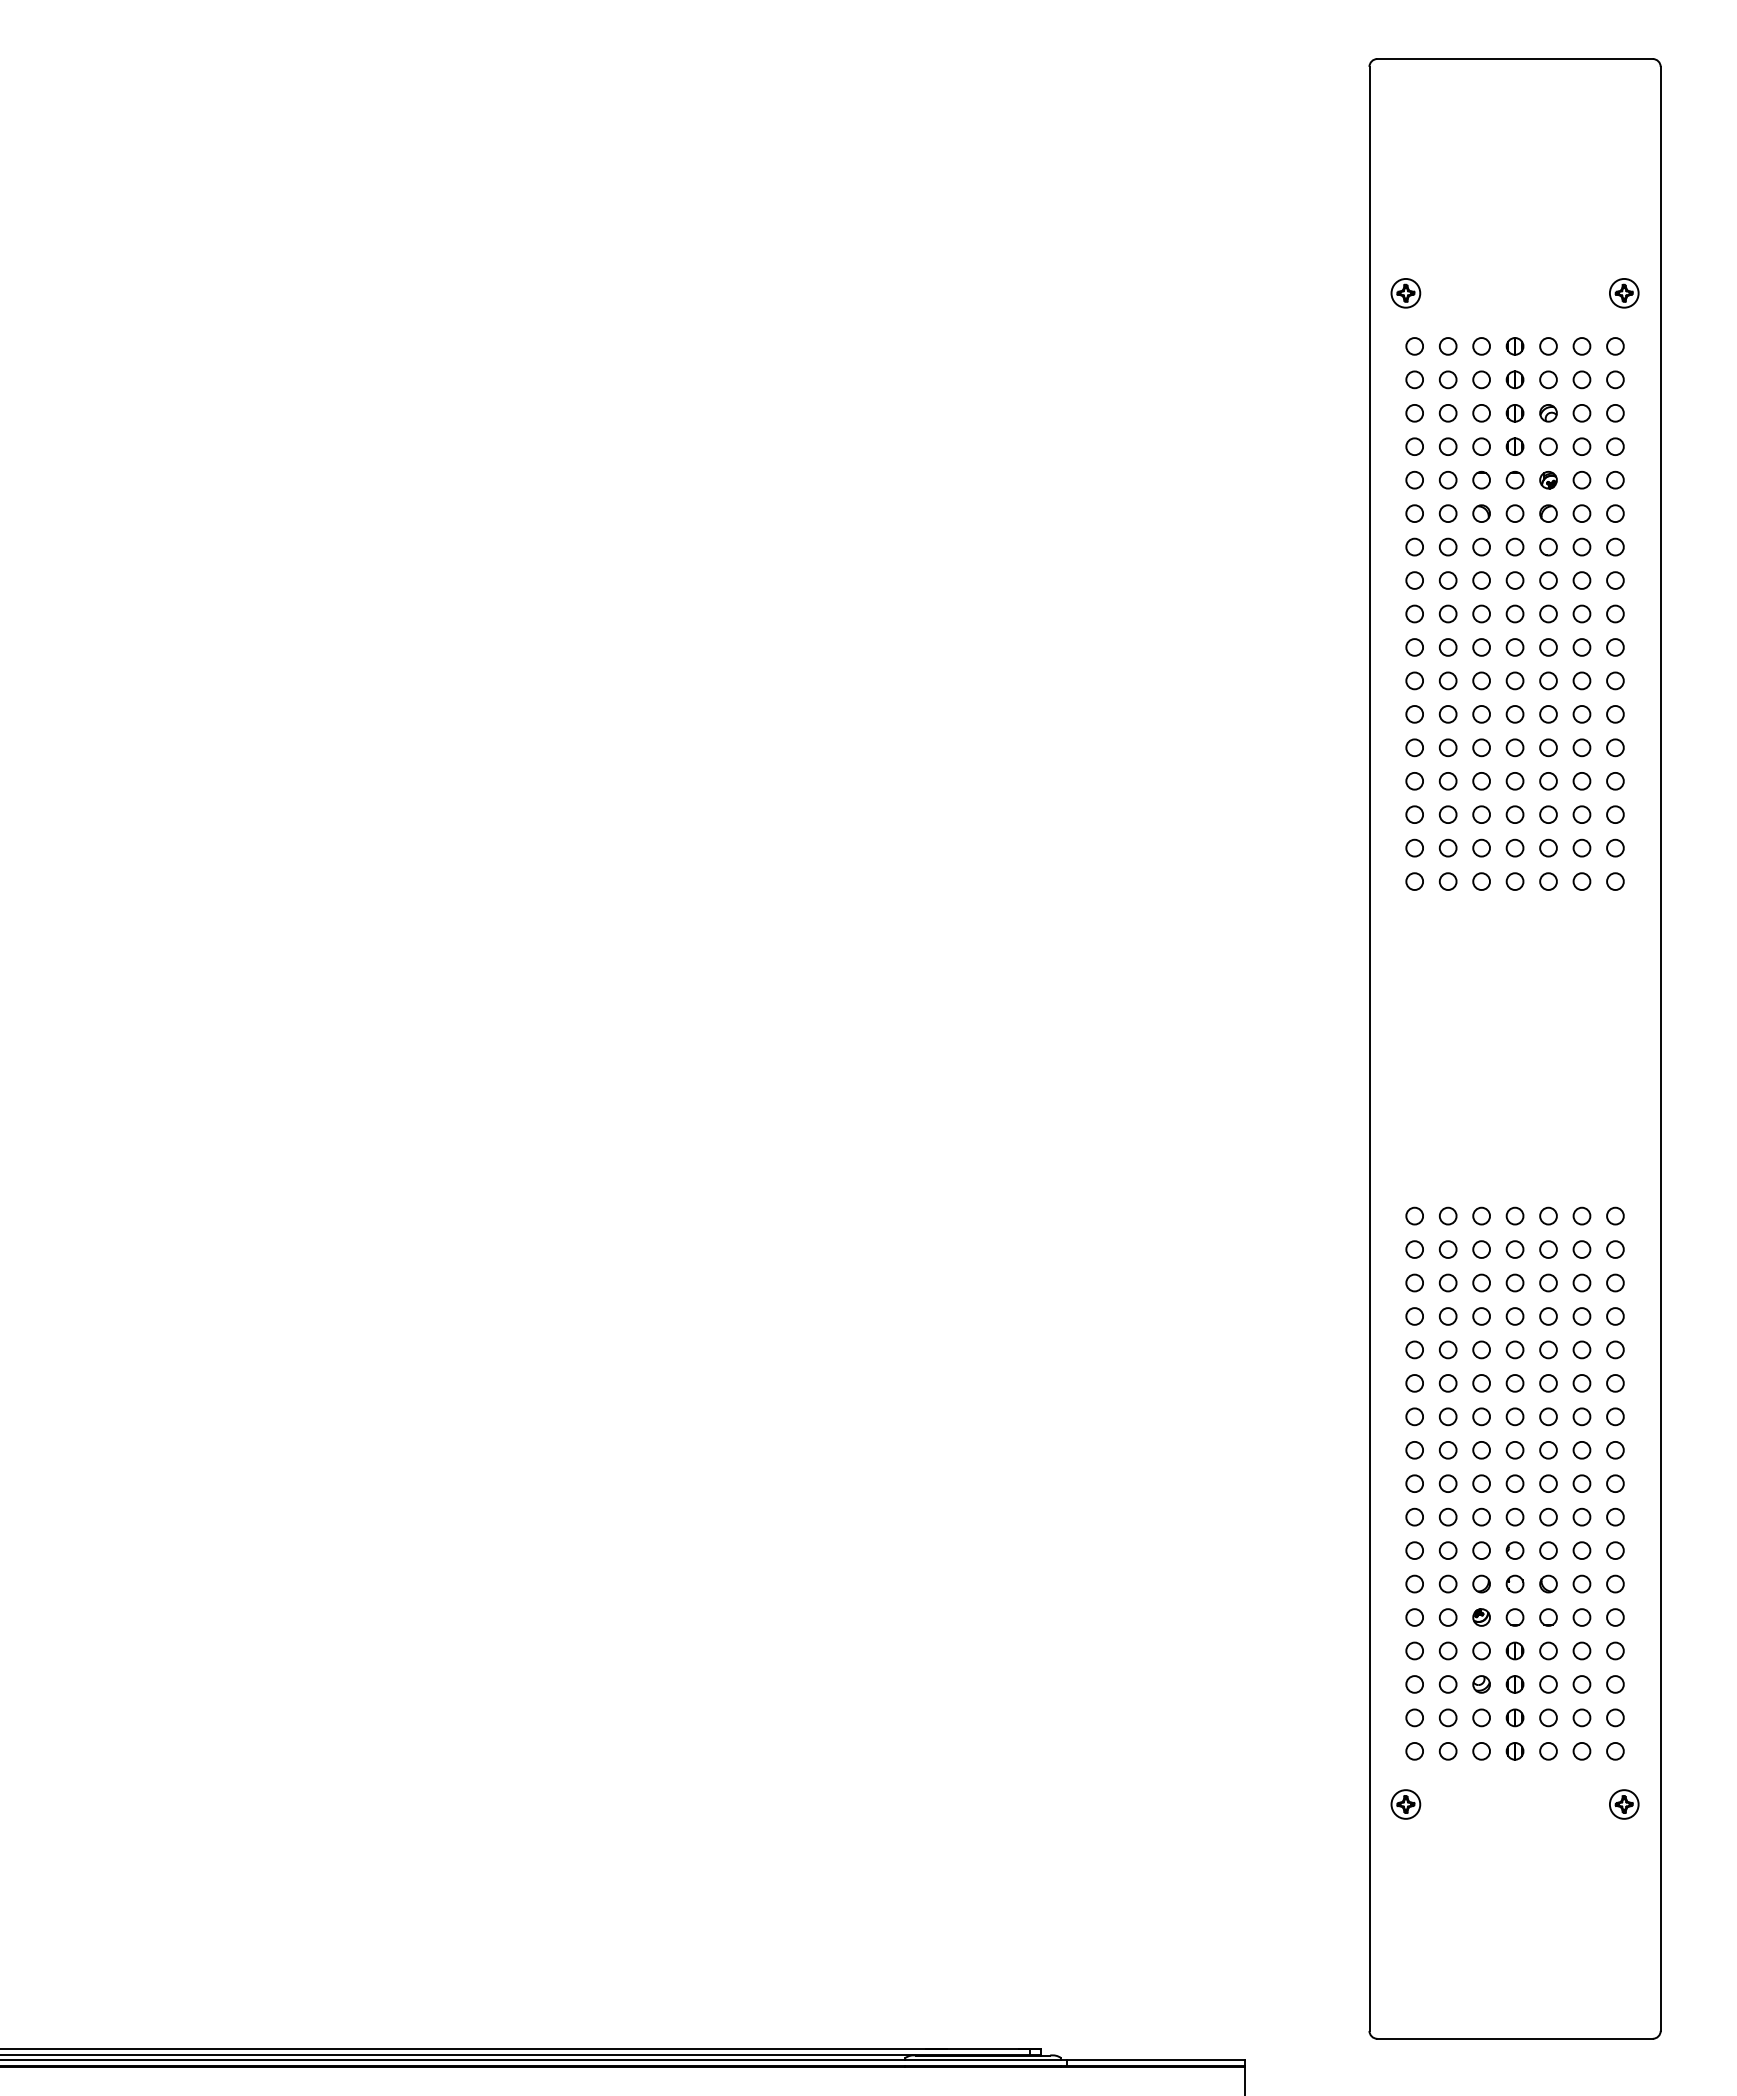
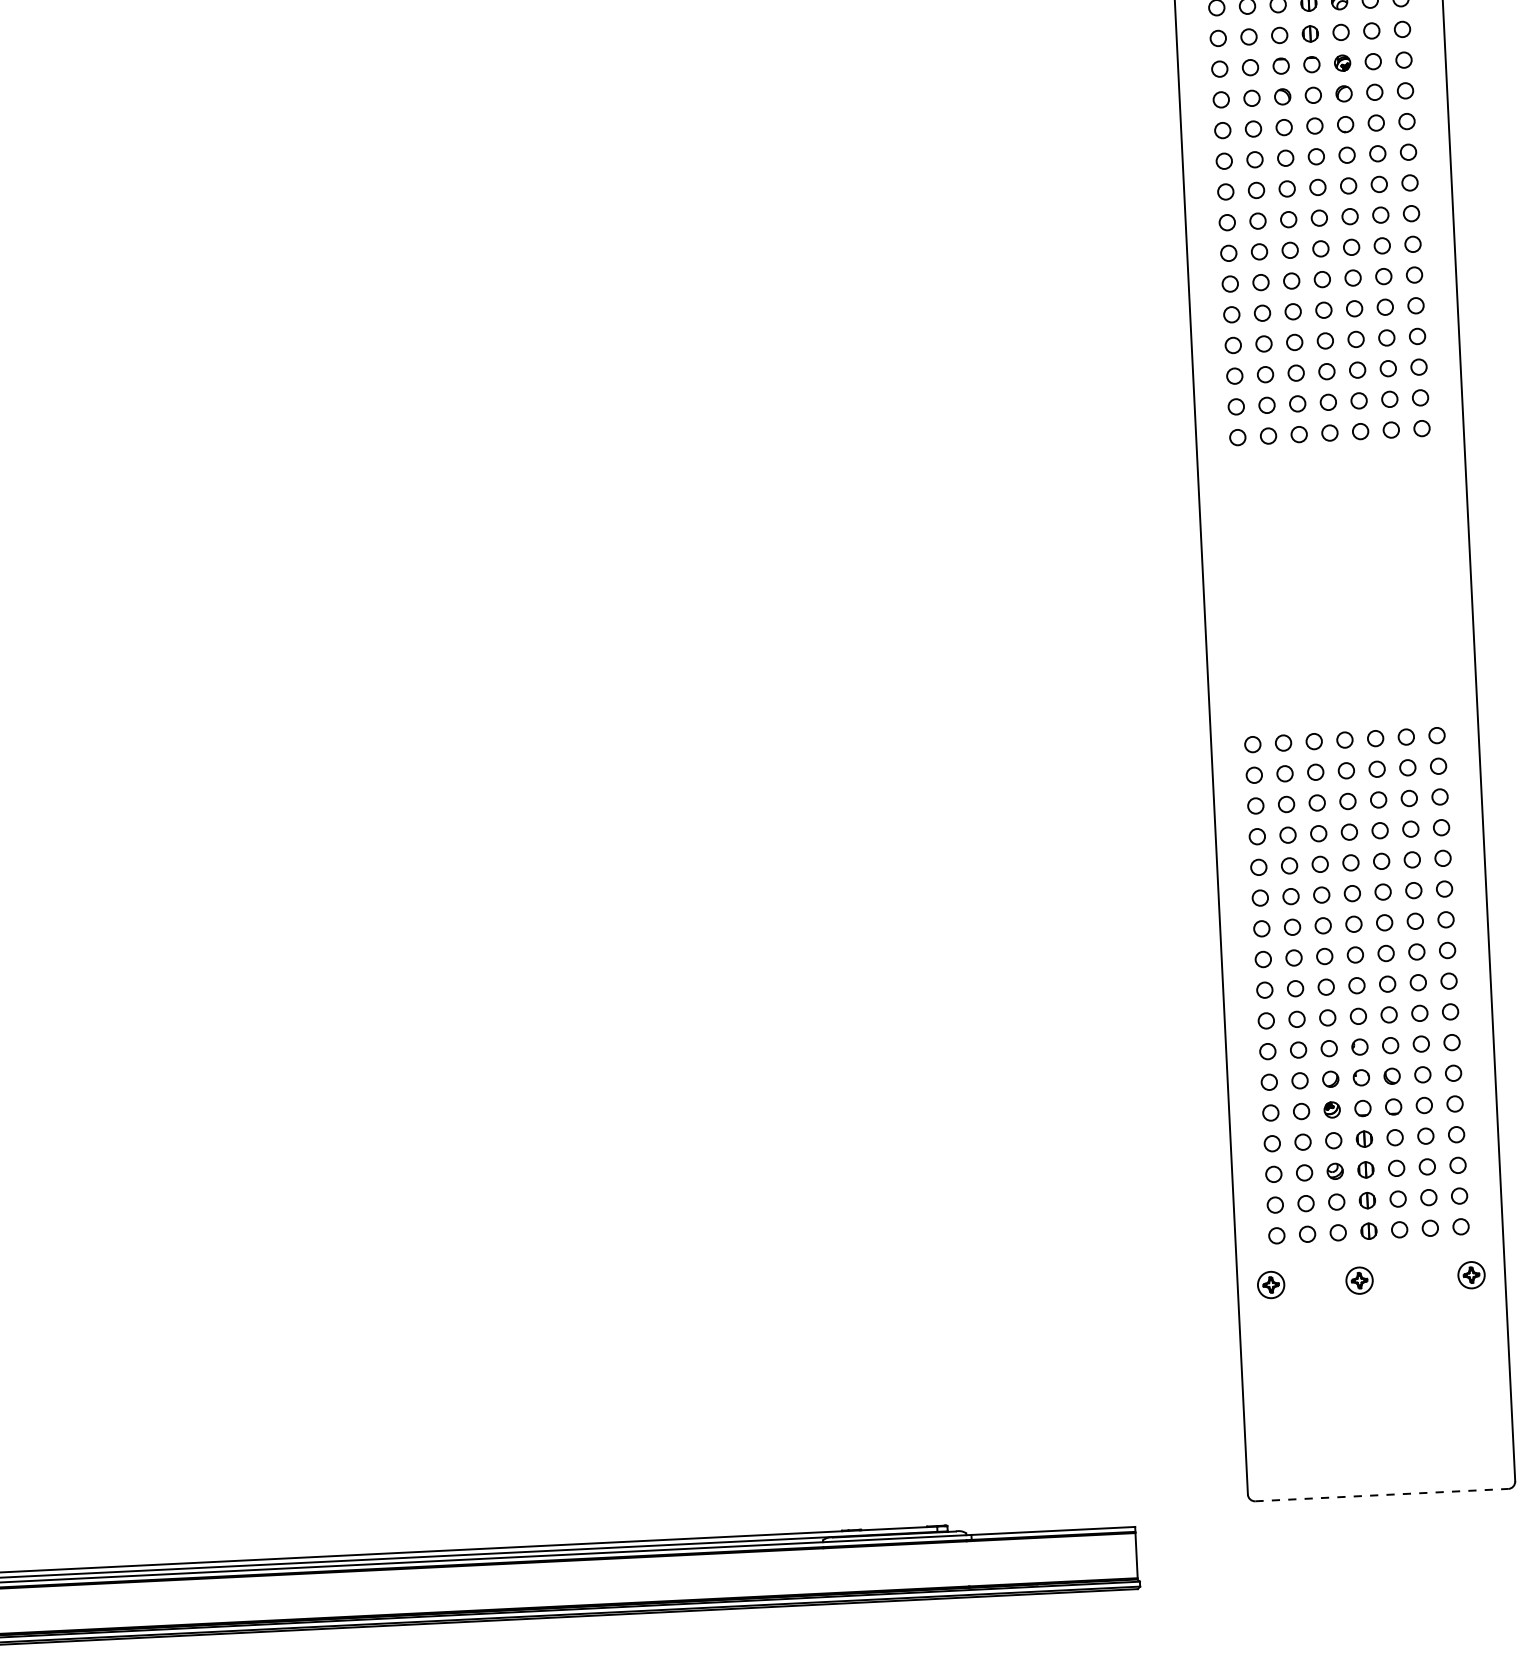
part: (1502, 1804) -> (1359, 1280), added
line: (1515, 2038) -> (1382, 1494), solid -> dashed

